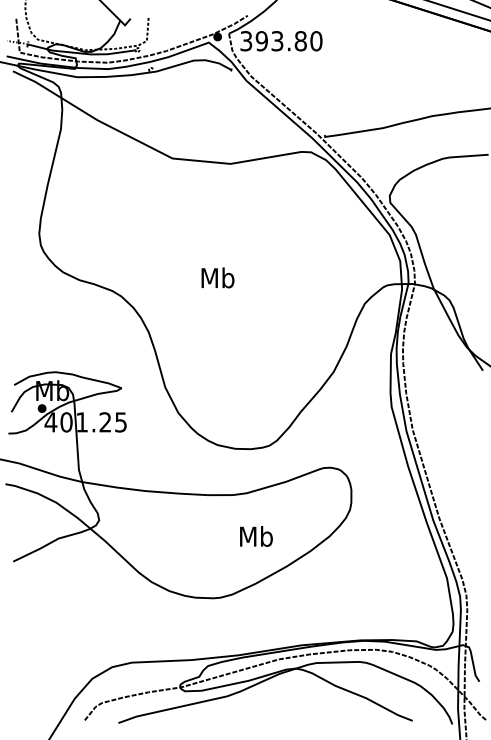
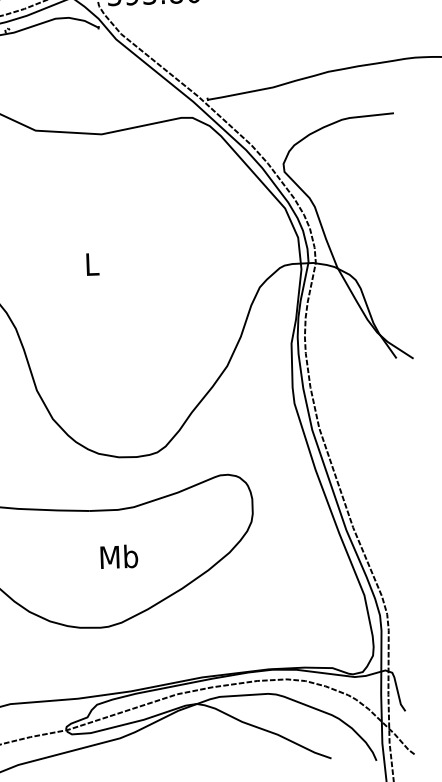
text: (217, 277) -> (91, 263), Mb -> L
text: (256, 536) -> (119, 556), moved

